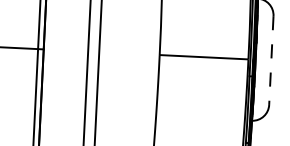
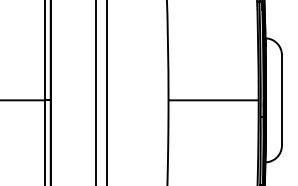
line: (270, 60) -> (281, 100), dashed -> solid

